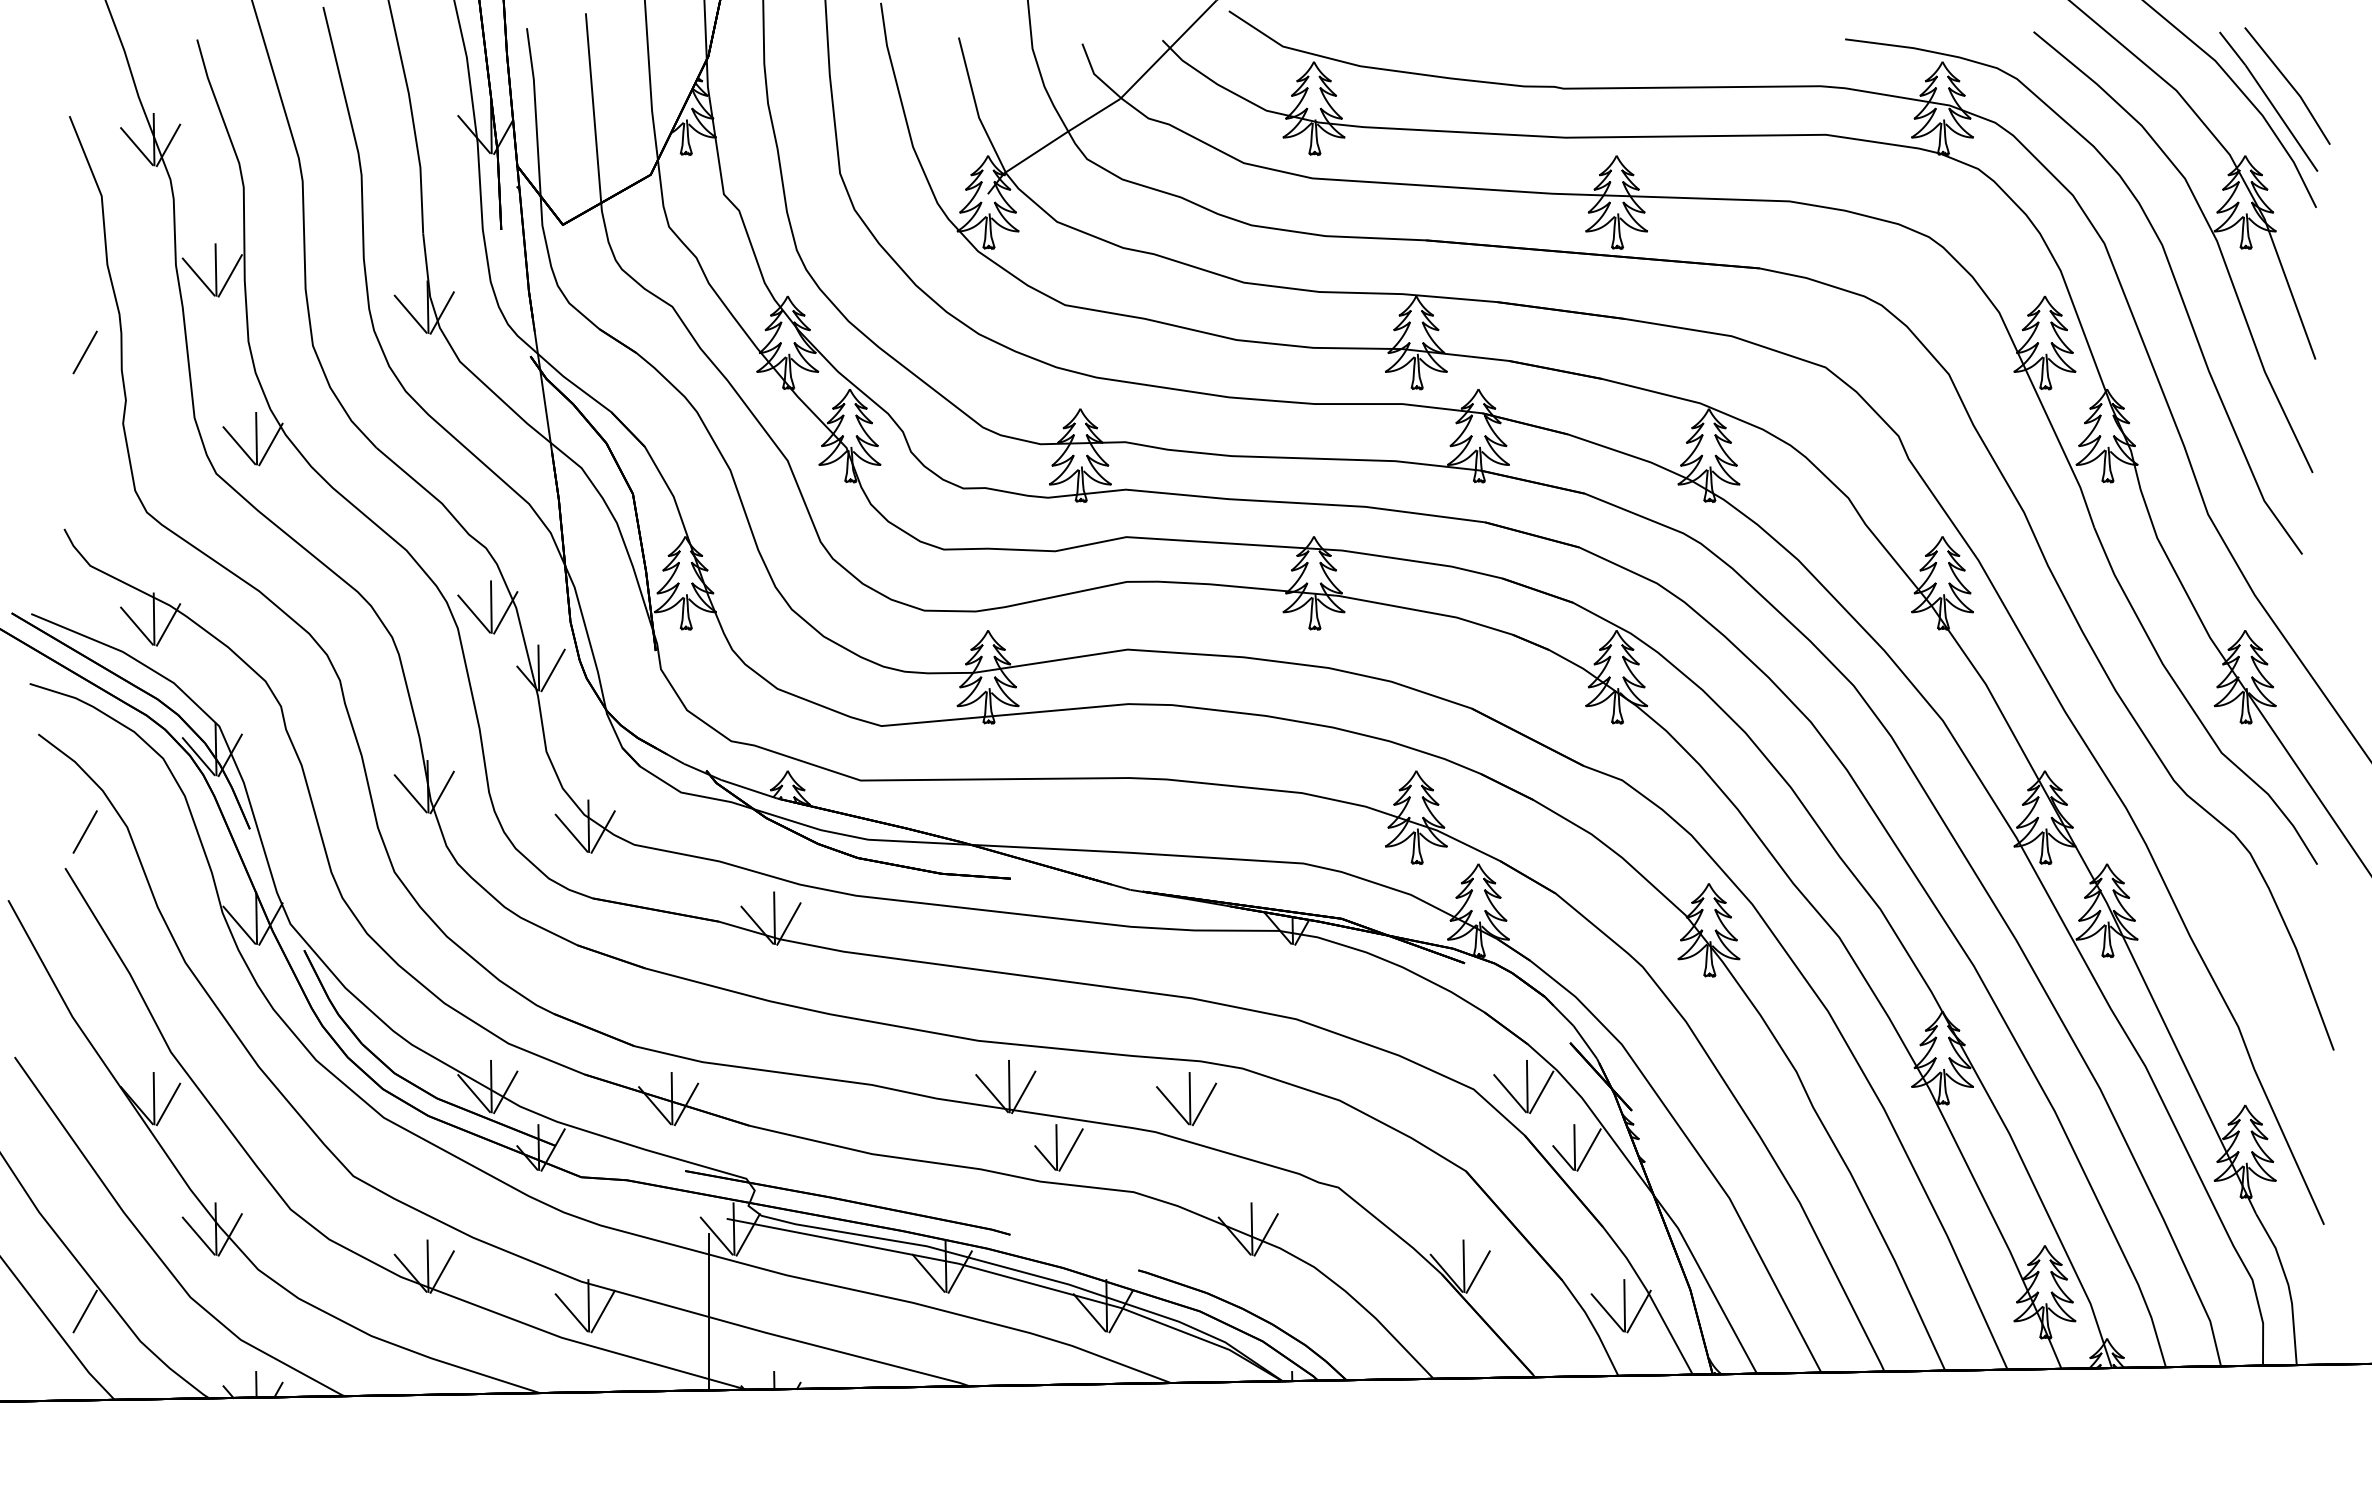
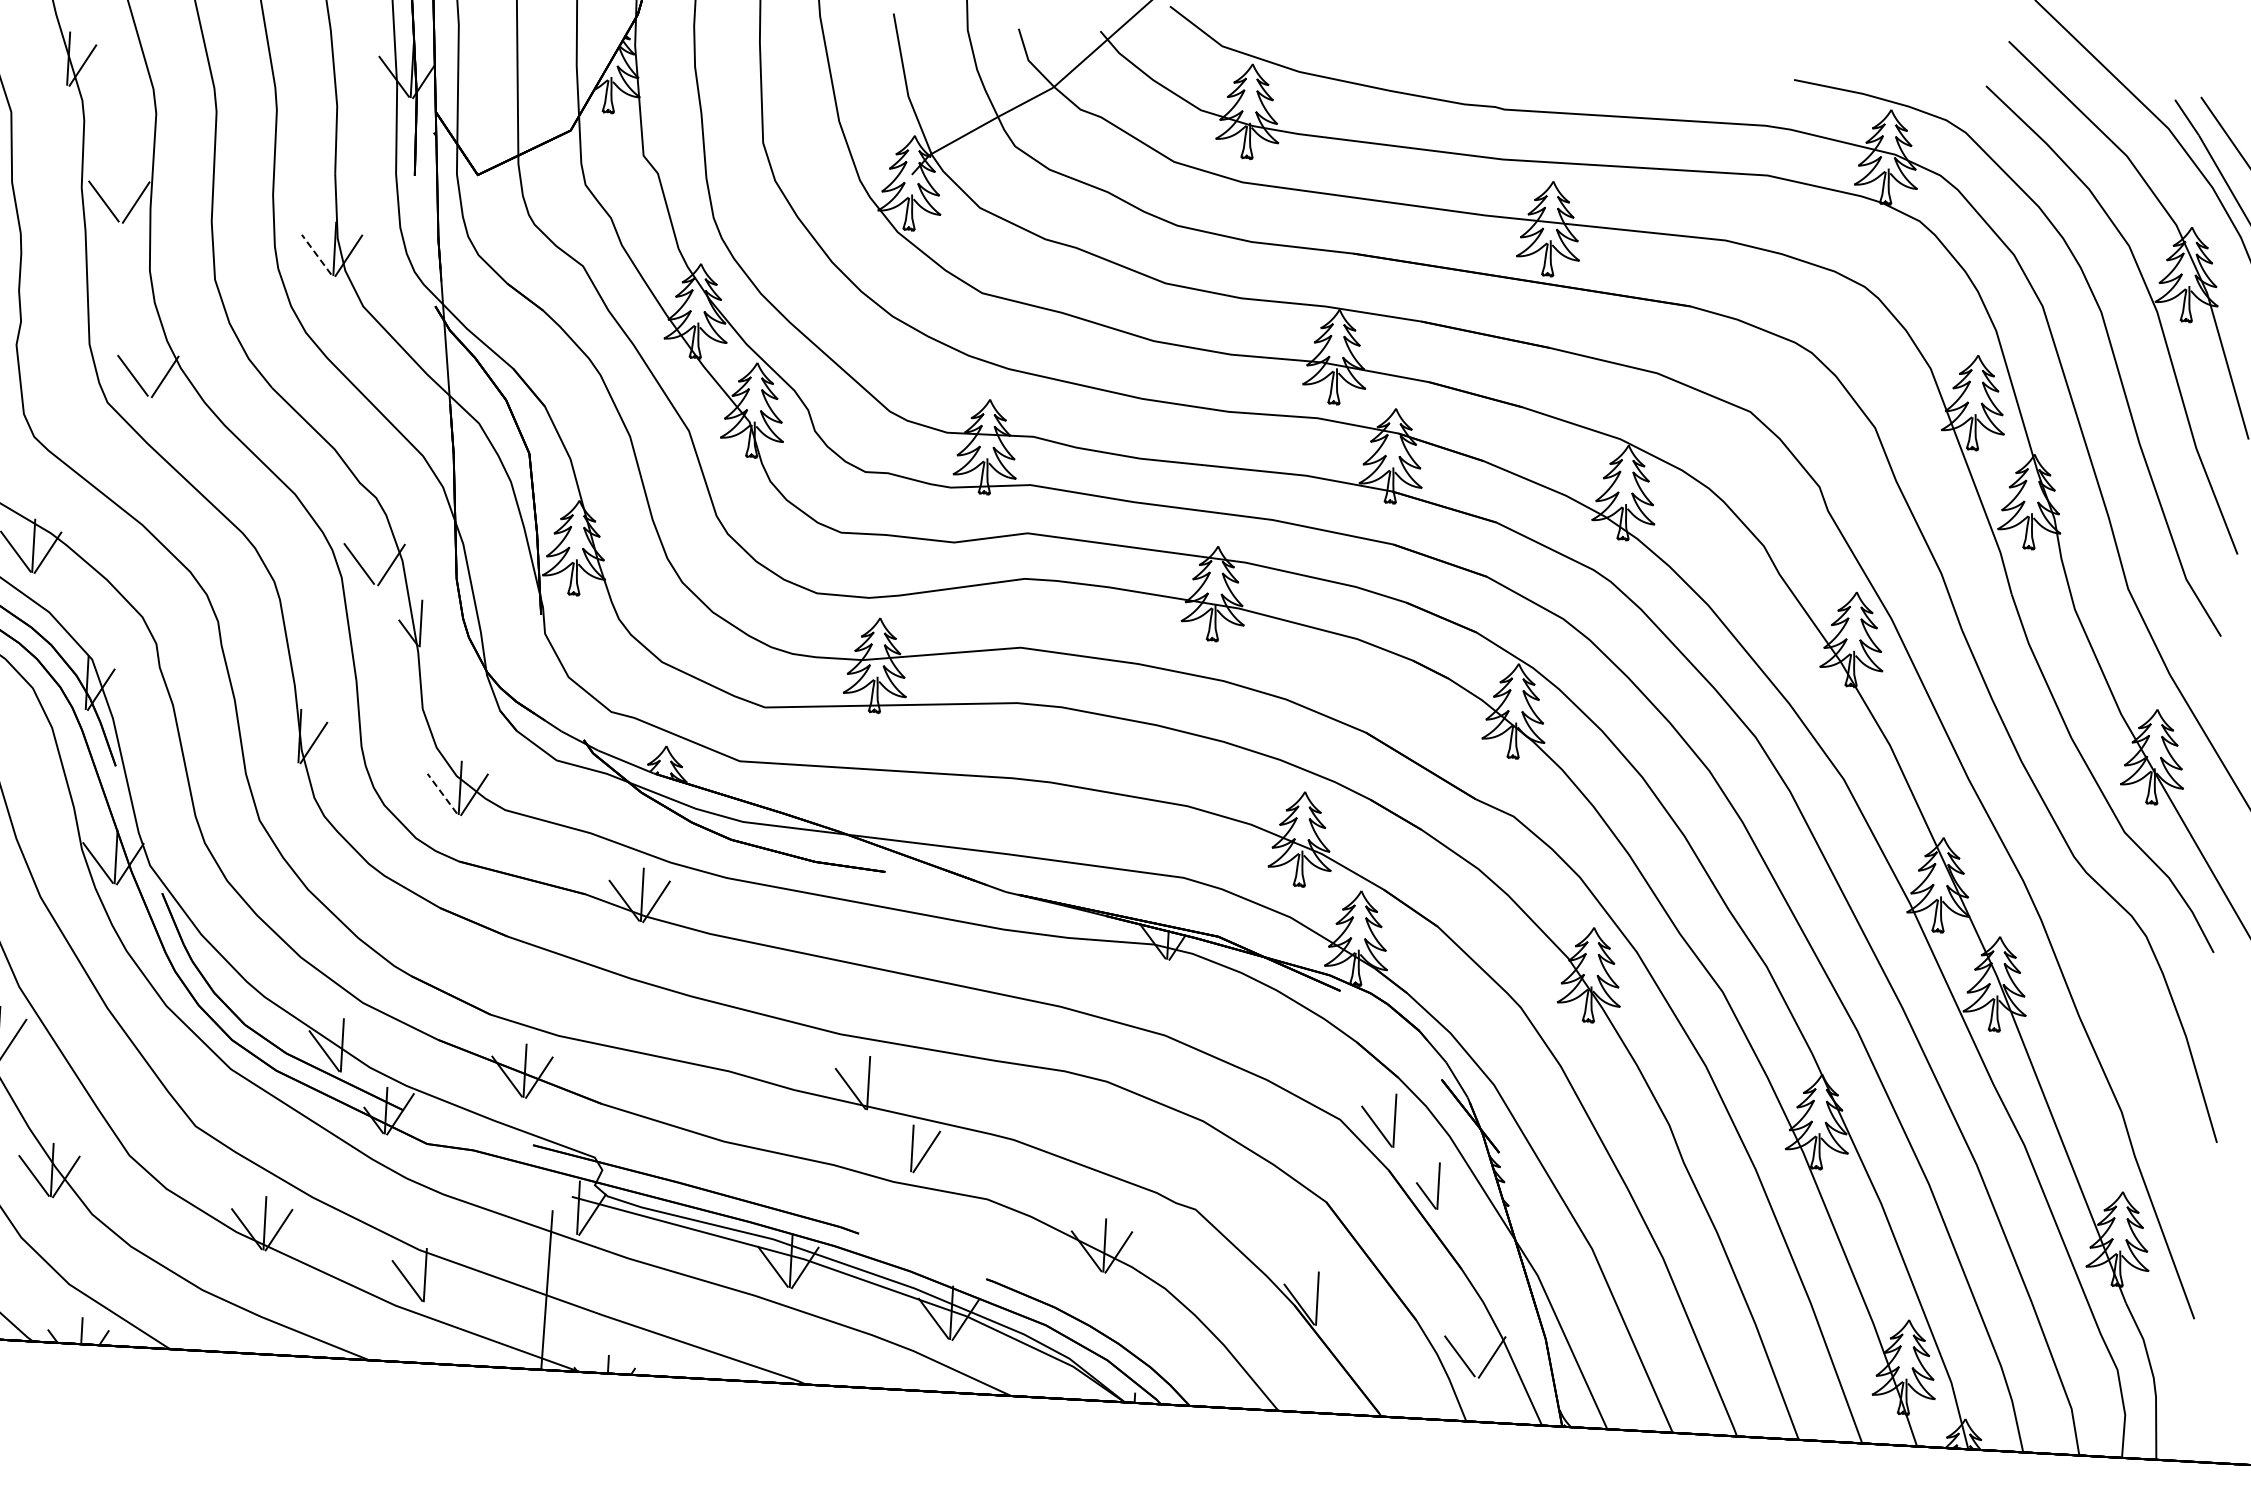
line: (136, 146) -> (50, 64), removed
line: (215, 269) -> (121, 195), removed
line: (410, 313) -> (316, 253), solid -> dashed
line: (256, 438) -> (150, 369), removed
line: (491, 606) -> (377, 557), removed
line: (552, 670) -> (434, 627), removed
line: (198, 756) -> (68, 688), removed
line: (410, 793) -> (281, 741), removed
line: (571, 832) -> (442, 793), solid -> dashed
line: (505, 1092) -> (356, 1052), removed
line: (1023, 1092) -> (882, 1090), removed
line: (1541, 1092) -> (1408, 1127), removed
part: (1186, 1099) -> (1047, 1109), removed
line: (1588, 1149) -> (1452, 1189), removed
line: (1045, 1157) -> (900, 1157), removed
line: (716, 1235) -> (560, 1213), removed
line: (1477, 1271) -> (1330, 1305), removed
line: (1624, 1305) -> (1477, 1350), removed
line: (602, 1311) -> (438, 1281), removed

